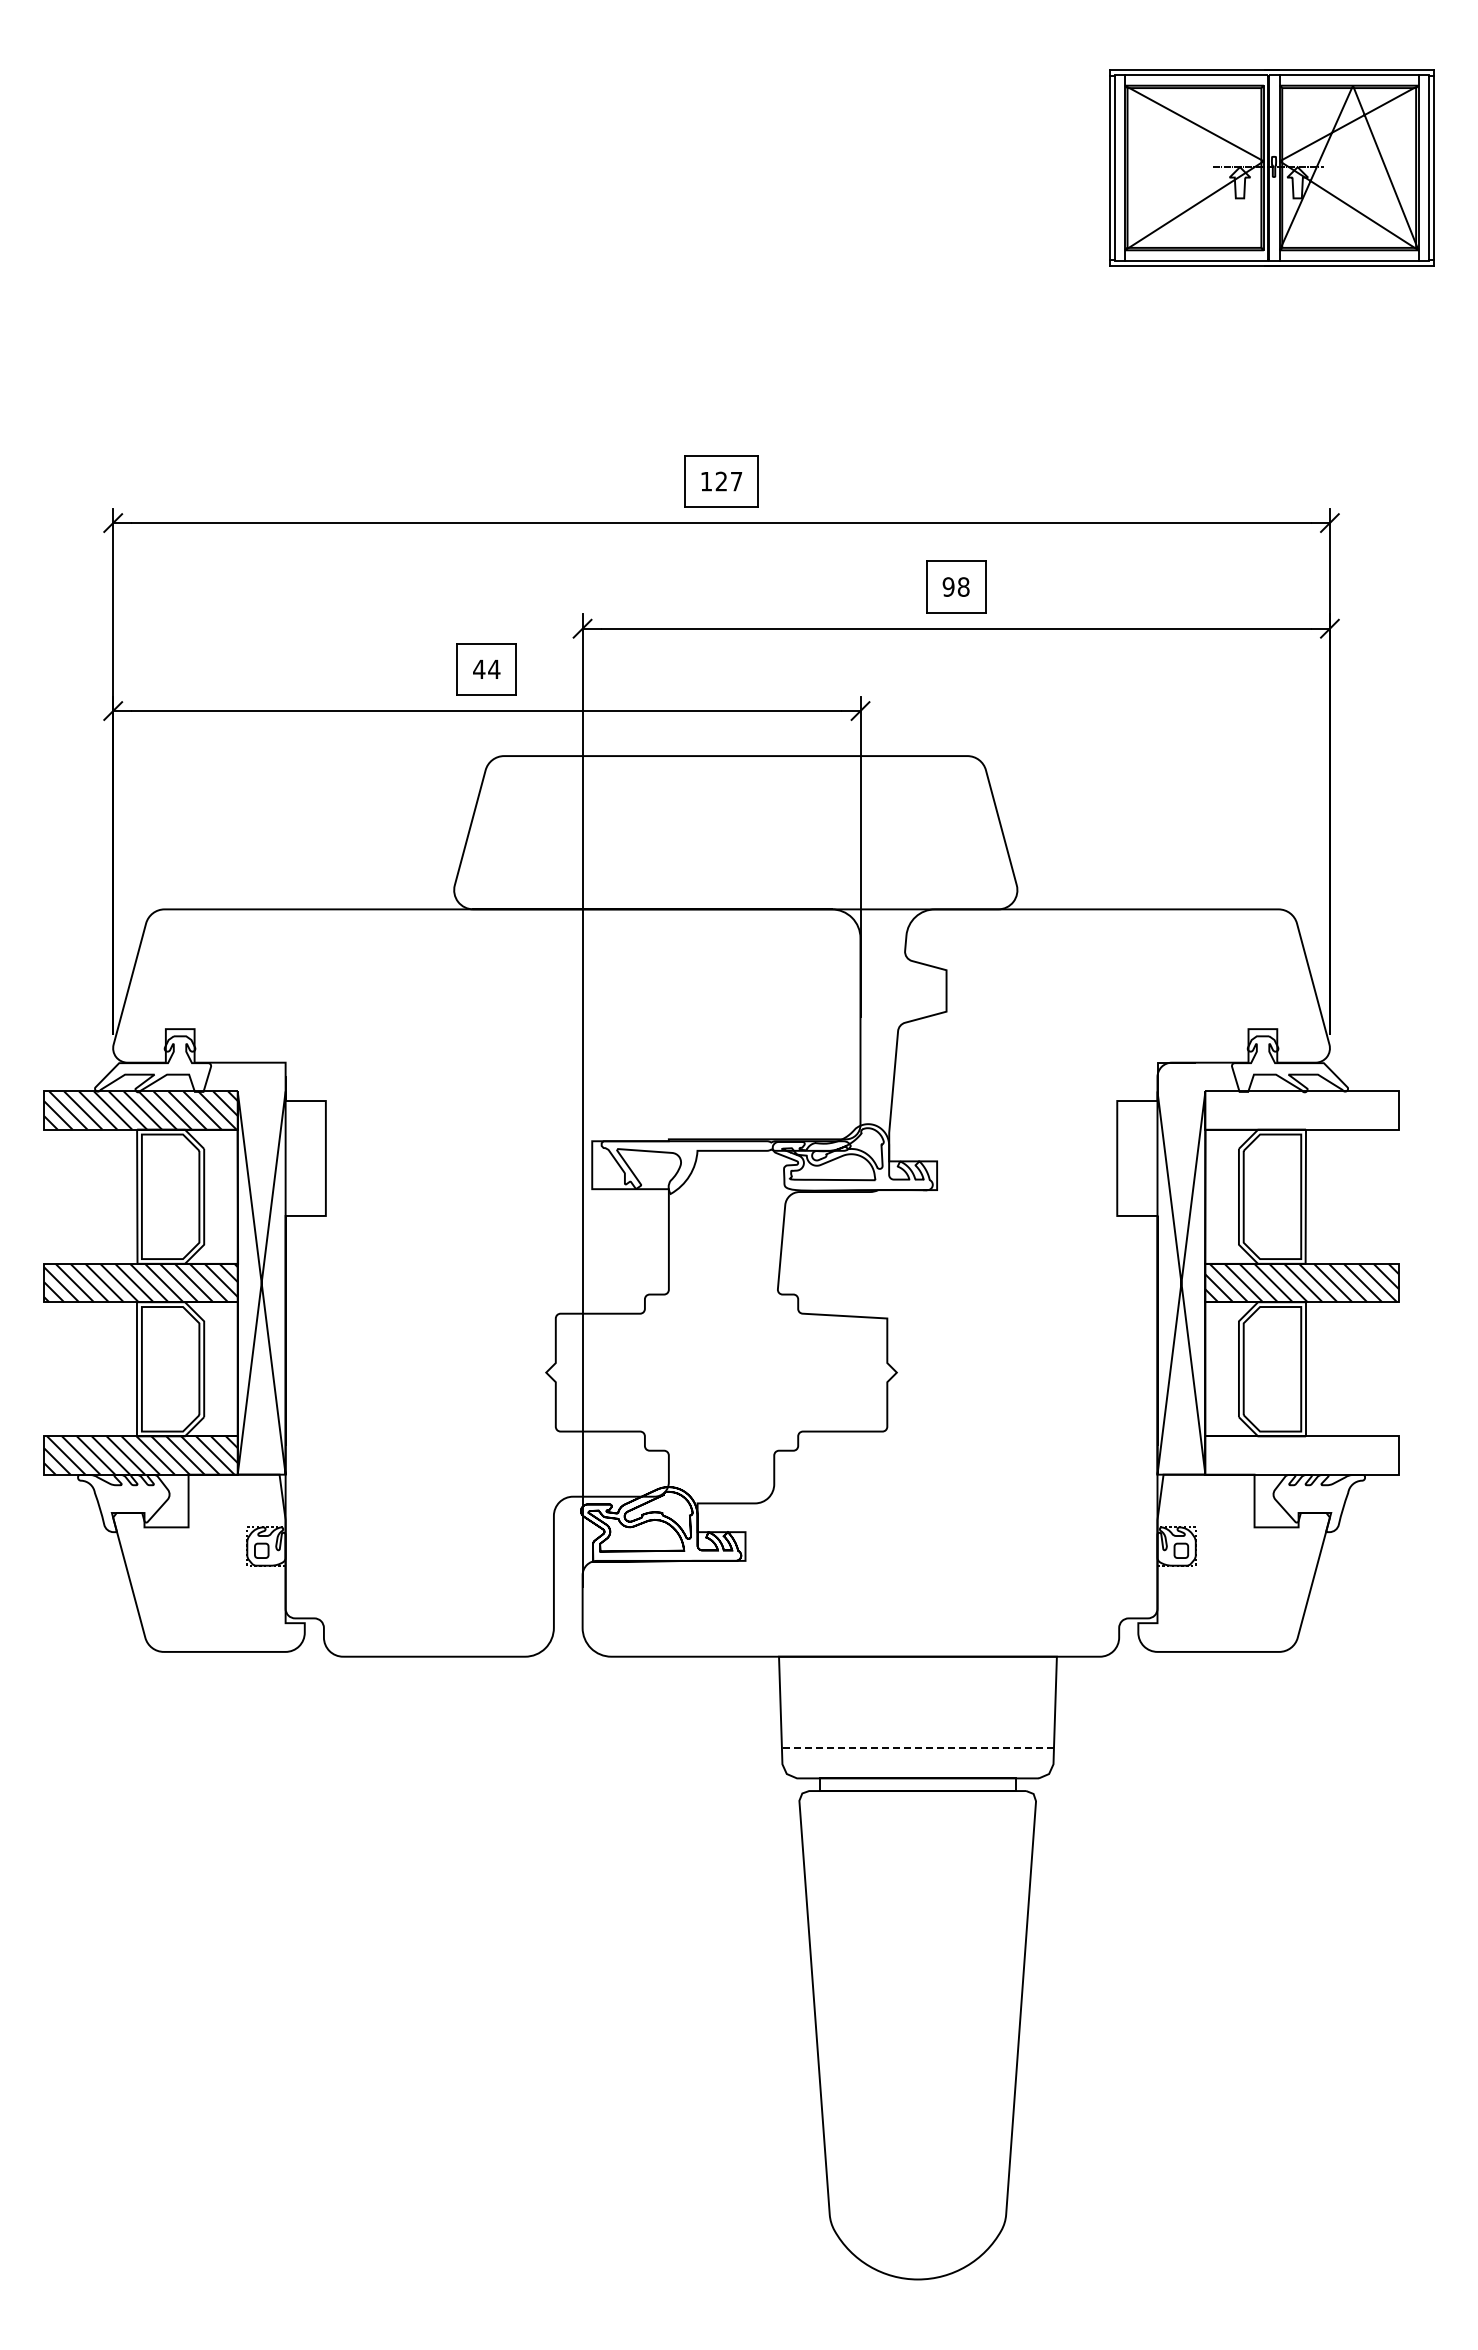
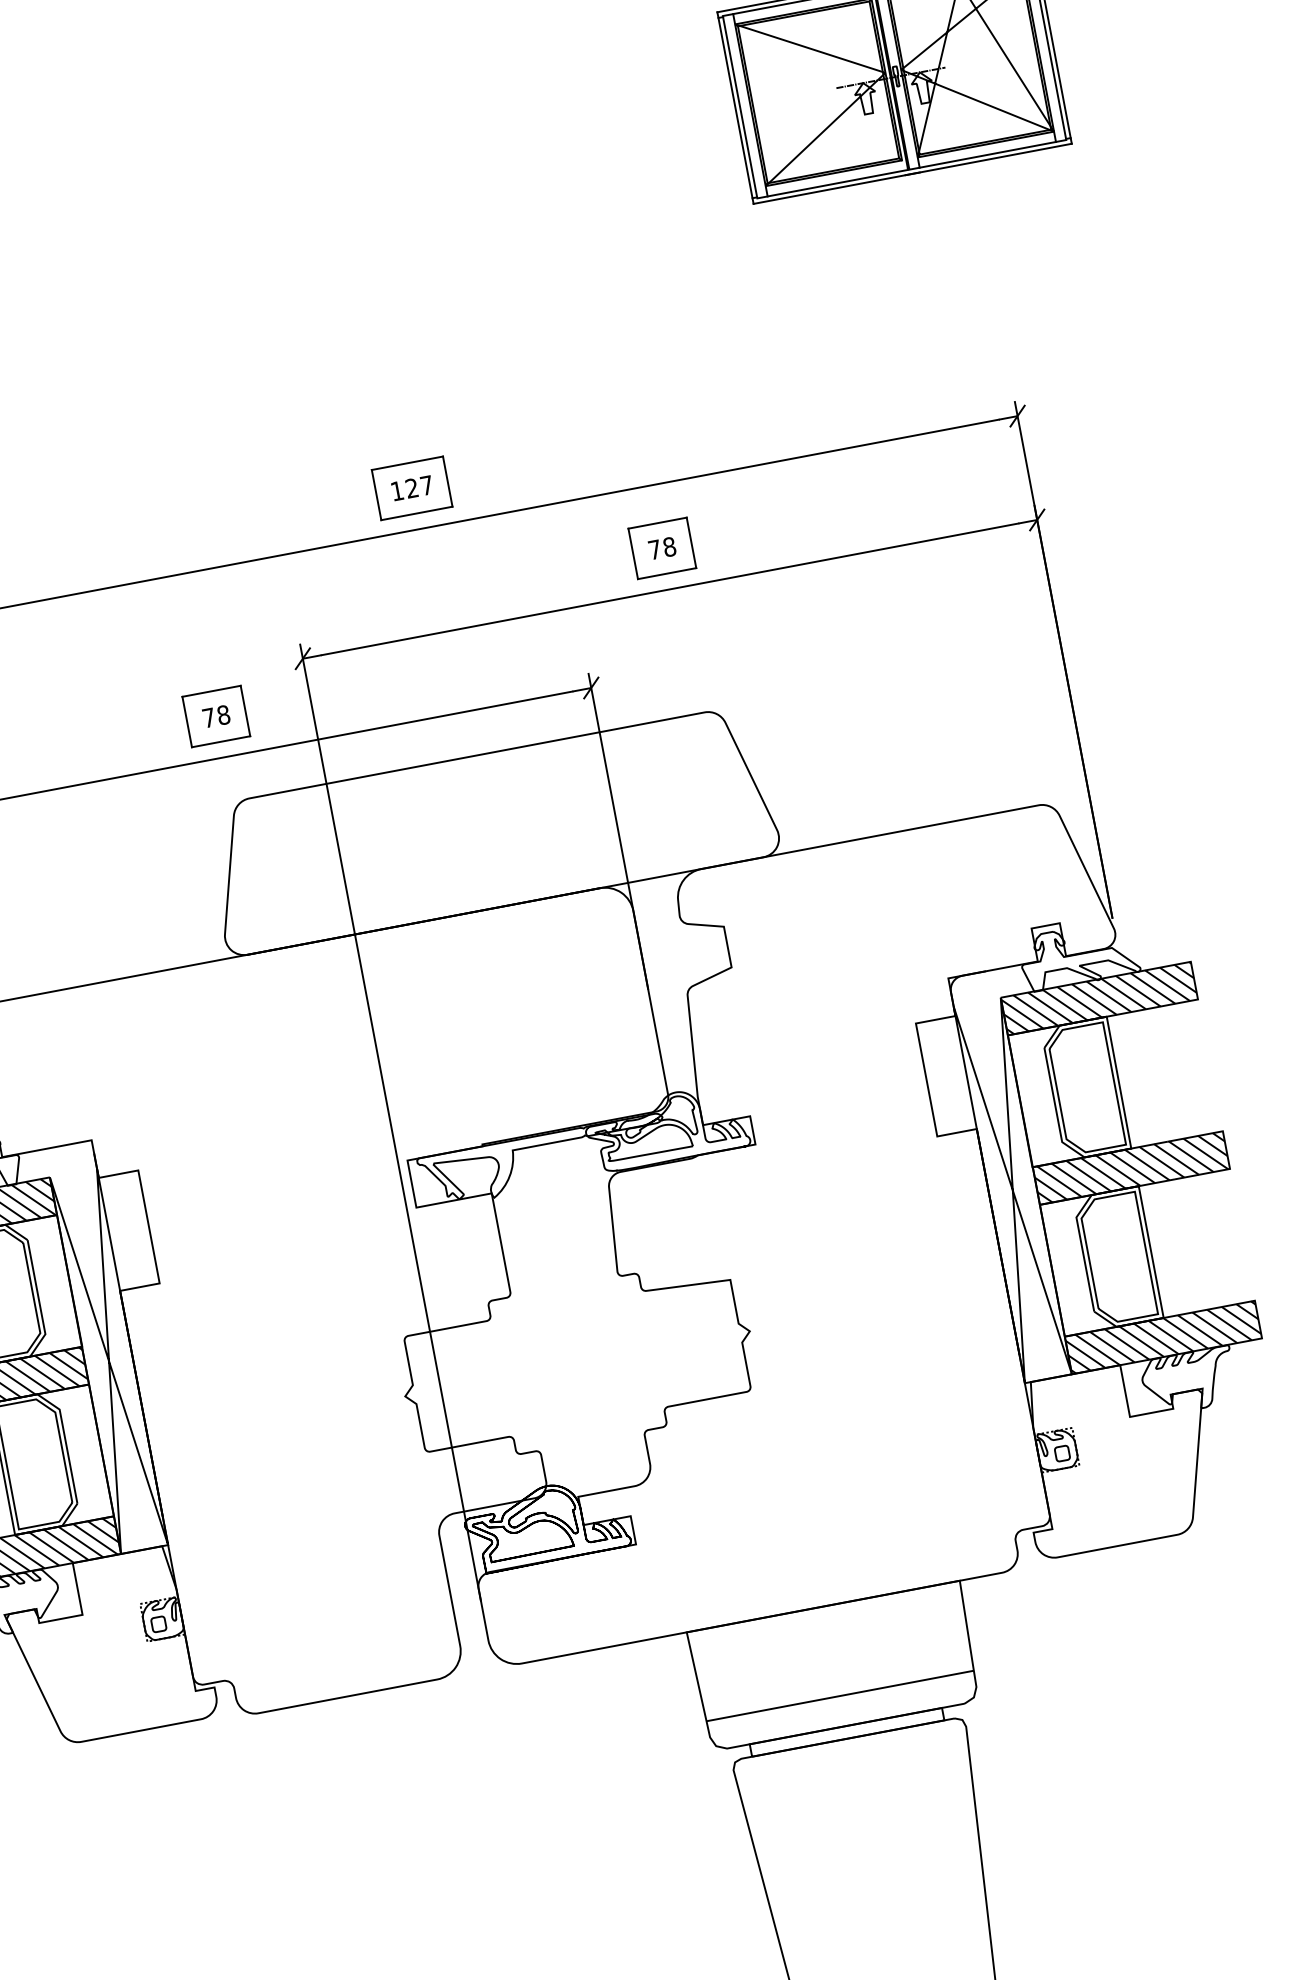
text: (948, 586) -> (654, 549), 98 -> 78
text: (486, 669) -> (216, 716), 44 -> 78
hatch: (1301, 1110) -> (1098, 998), added
hatch: (1301, 1455) -> (1162, 1337), added
line: (917, 1747) -> (839, 1695), dashed -> solid

